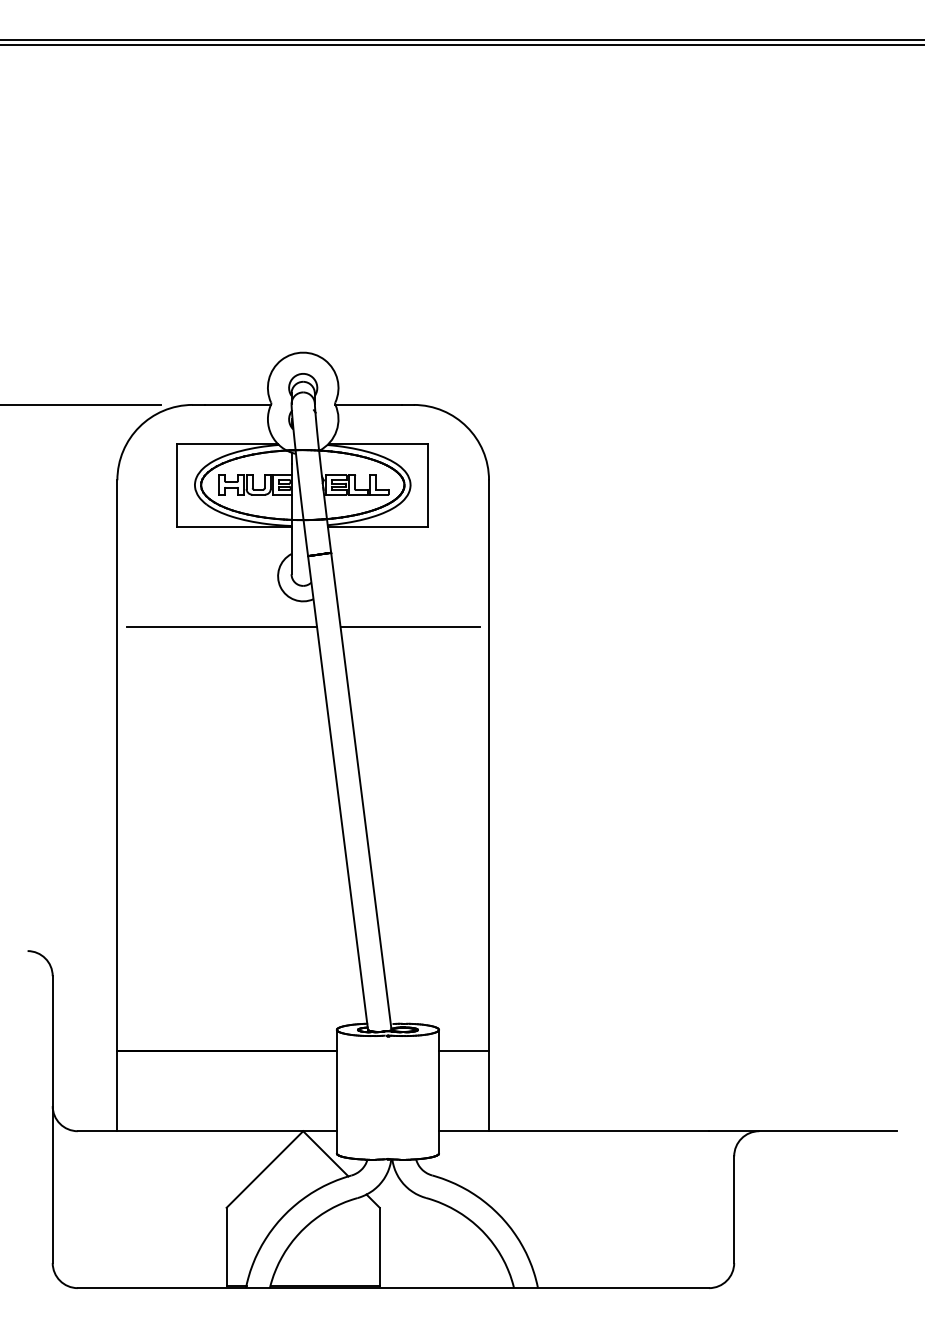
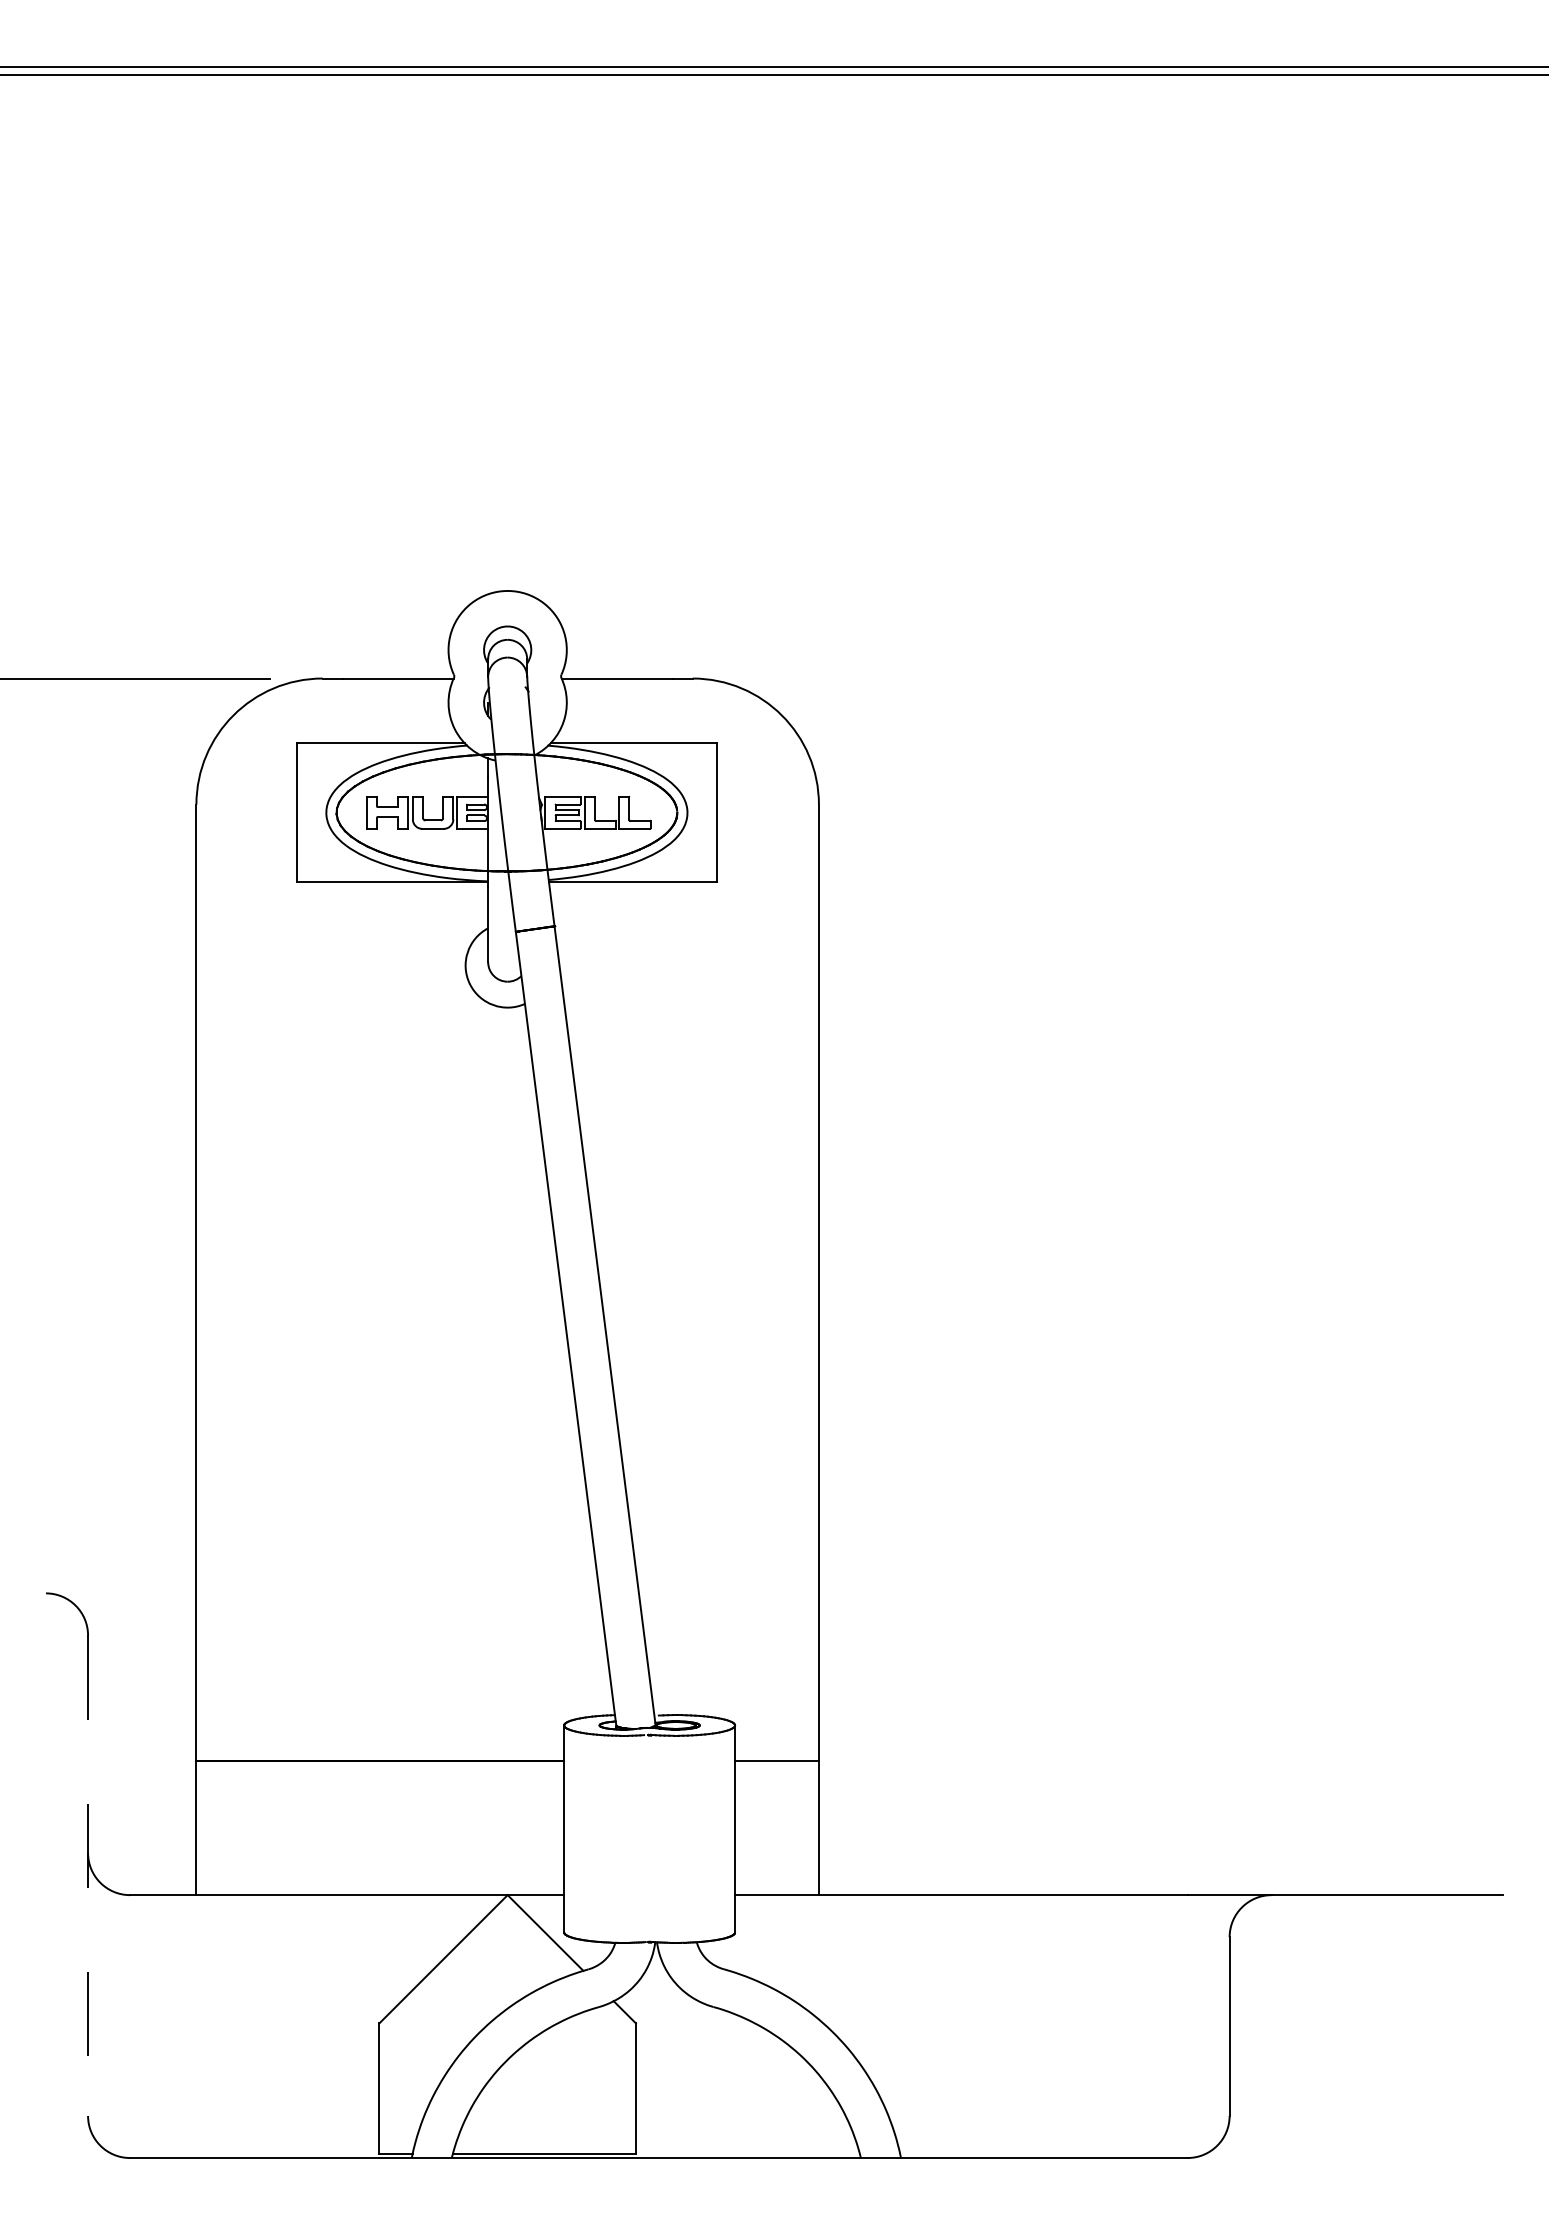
line: (221, 627) -> (370, 1051), removed
line: (409, 627) -> (685, 1051), removed
line: (52, 1120) -> (87, 1877), solid -> dashed

